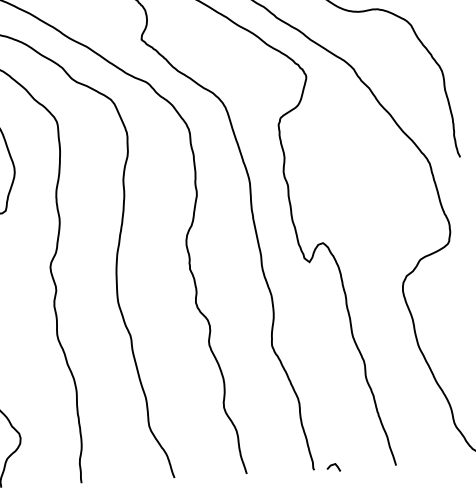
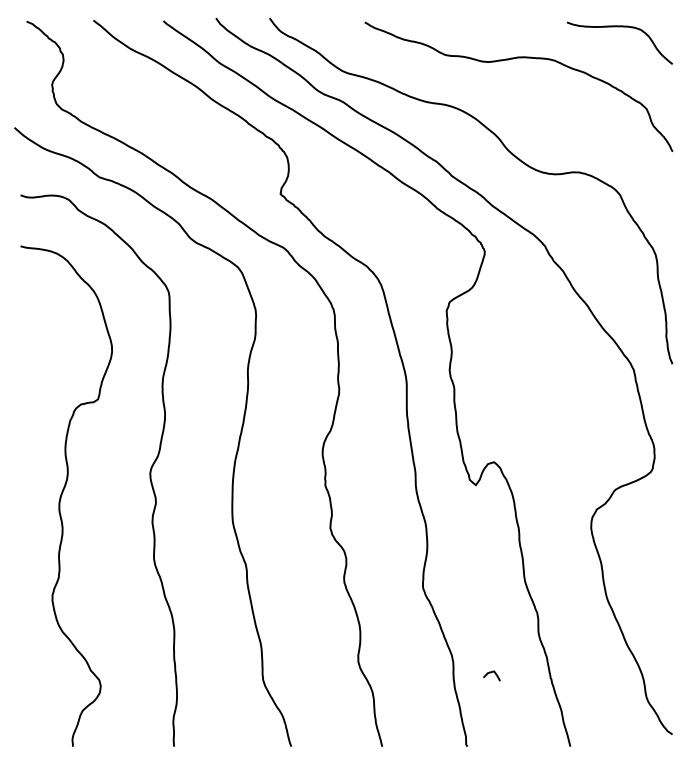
line: (333, 465) -> (491, 673), moved

